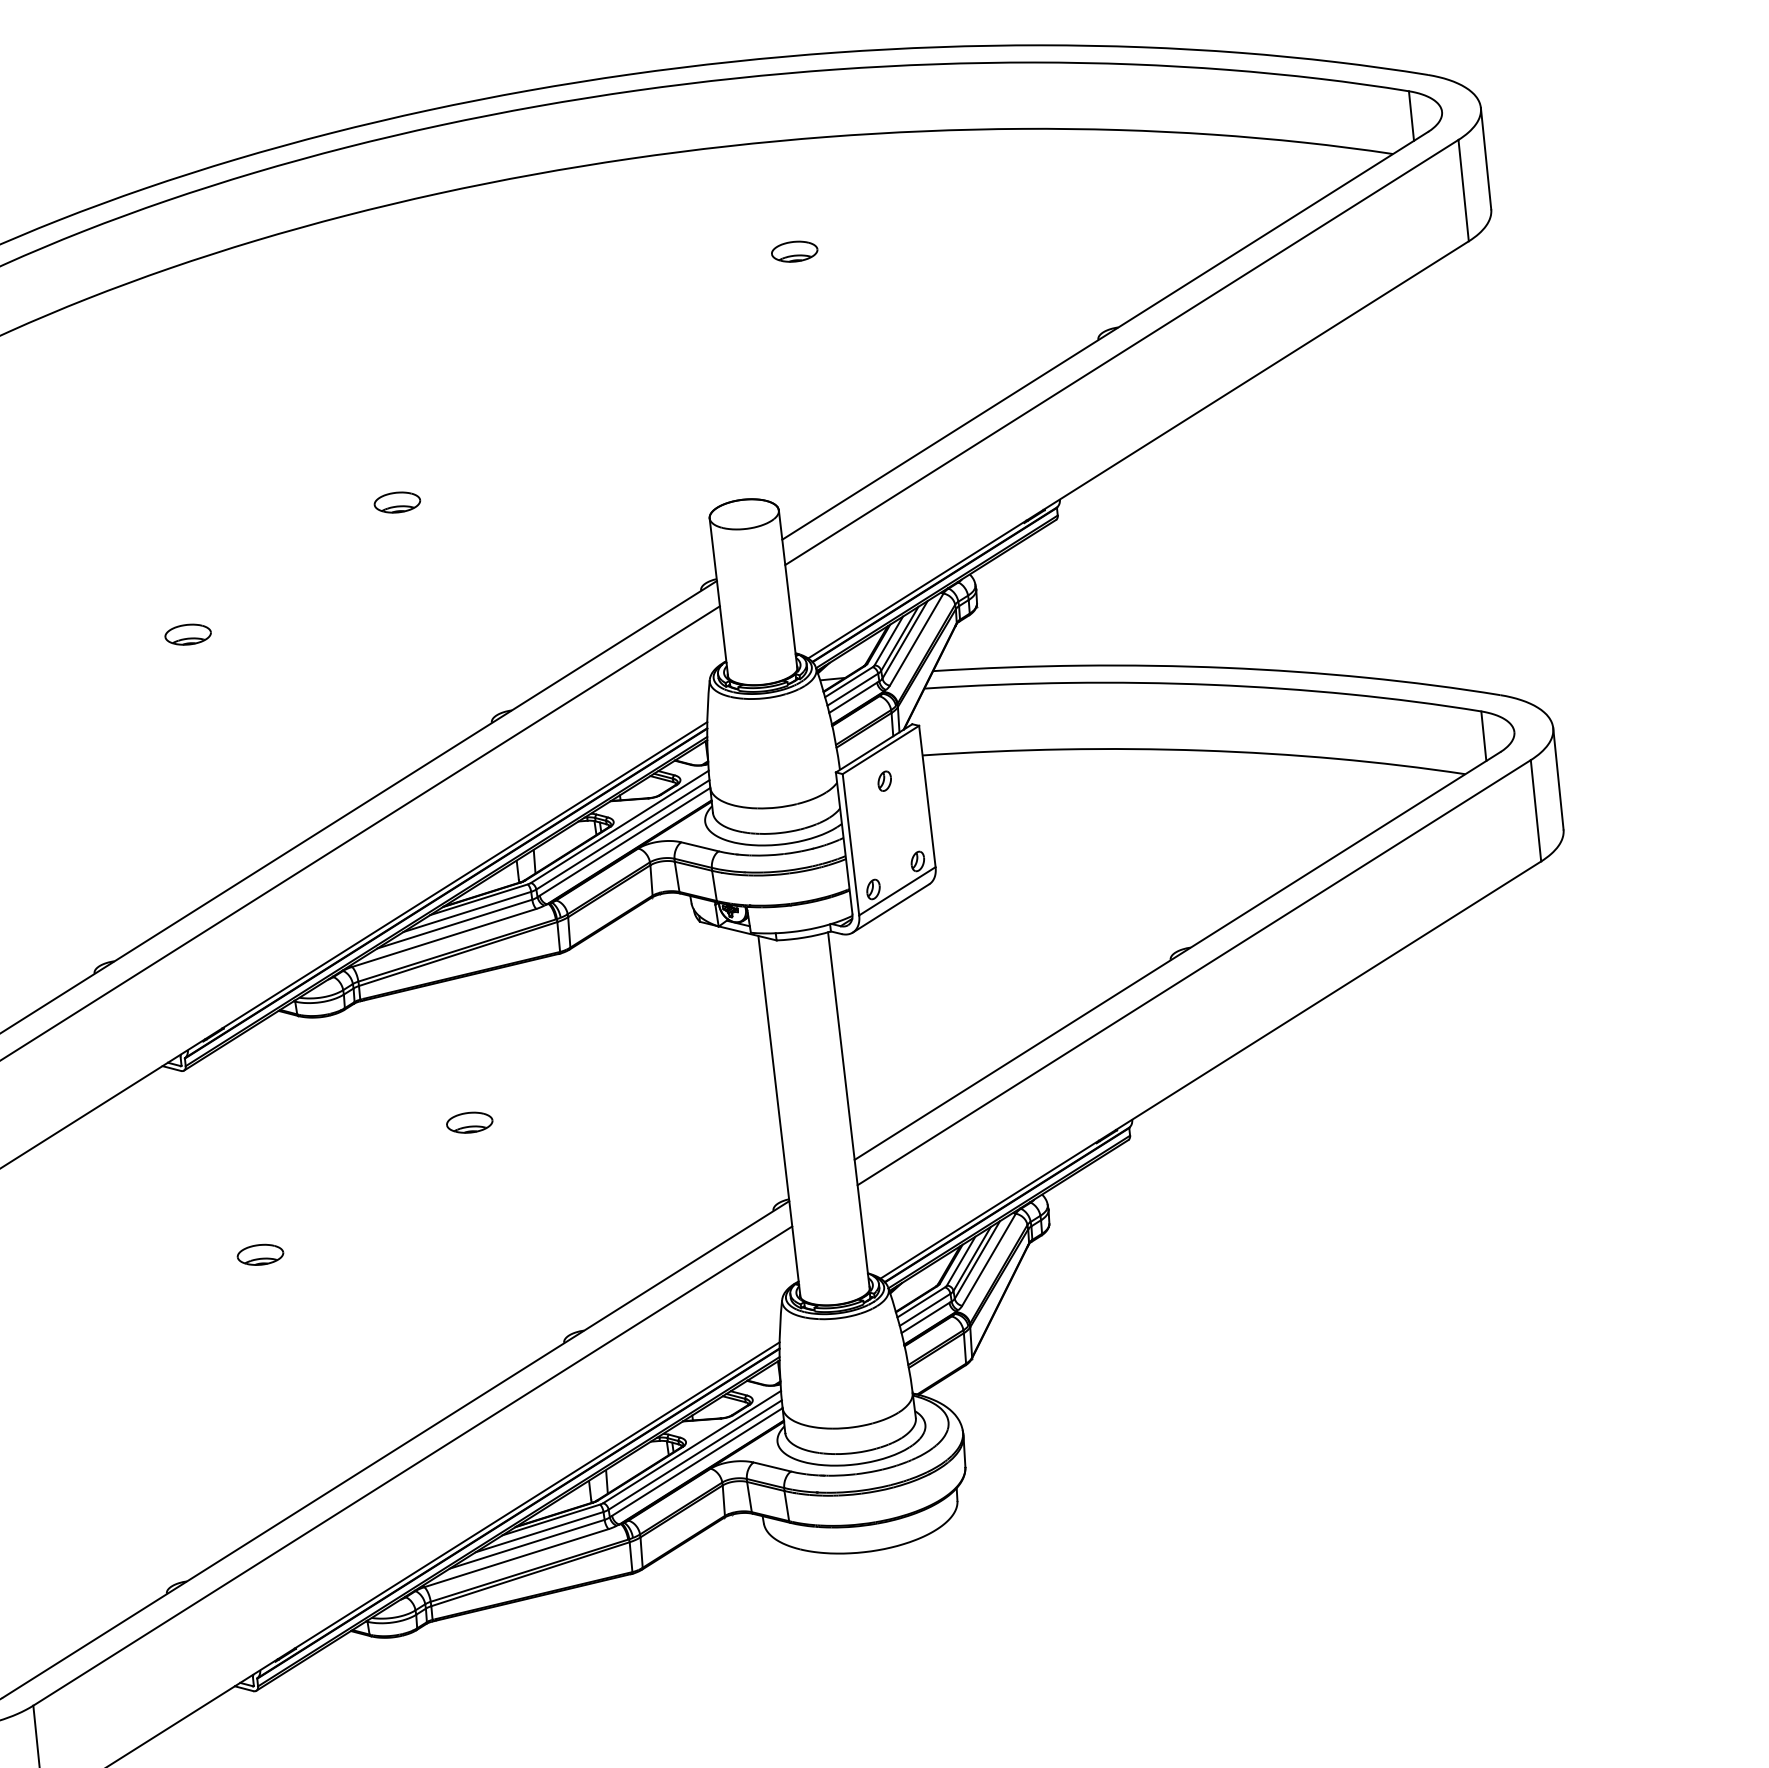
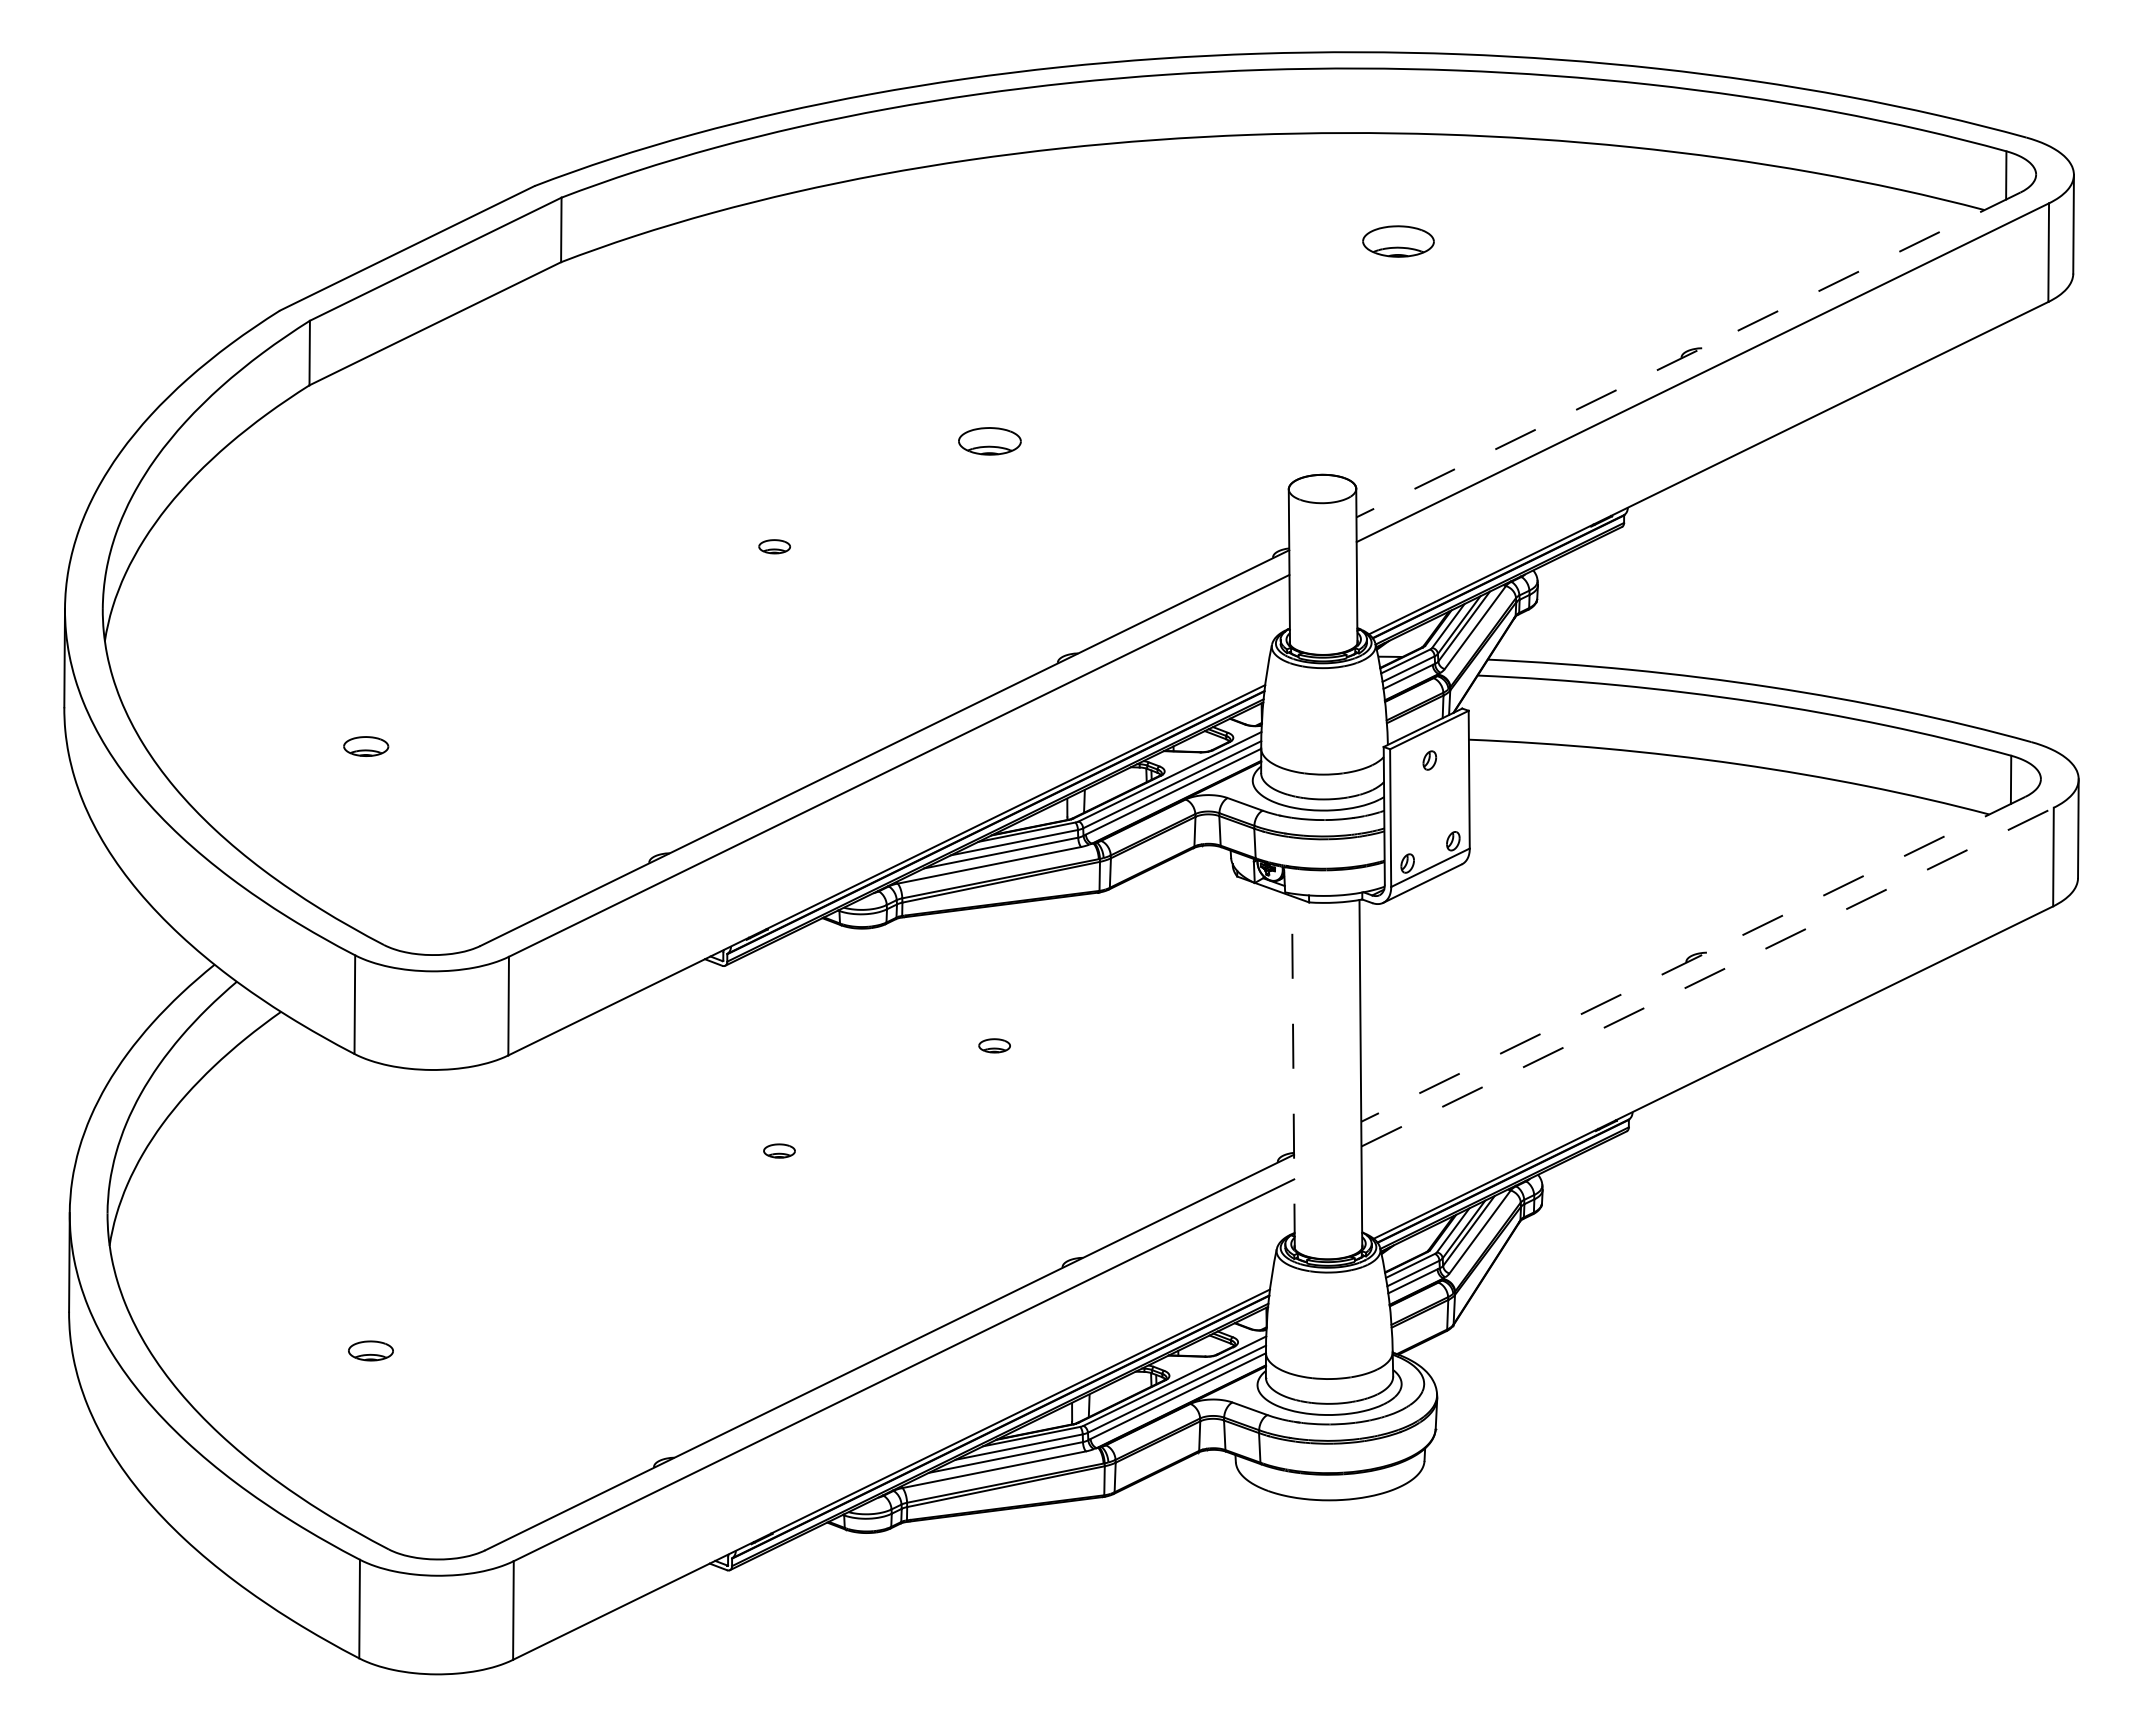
part: (794, 251) -> (1398, 241), size x1.6
line: (1105, 335) -> (1688, 354), solid -> dashed
part: (396, 502) -> (989, 441), size x1.4
part: (187, 634) -> (774, 546), size x0.7
line: (1177, 956) -> (1693, 959), solid -> dashed
line: (1195, 971) -> (1708, 976), solid -> dashed
line: (779, 1115) -> (1293, 1071), solid -> dashed
part: (469, 1122) -> (994, 1045), size x0.7
part: (260, 1254) -> (779, 1150), size x0.7

